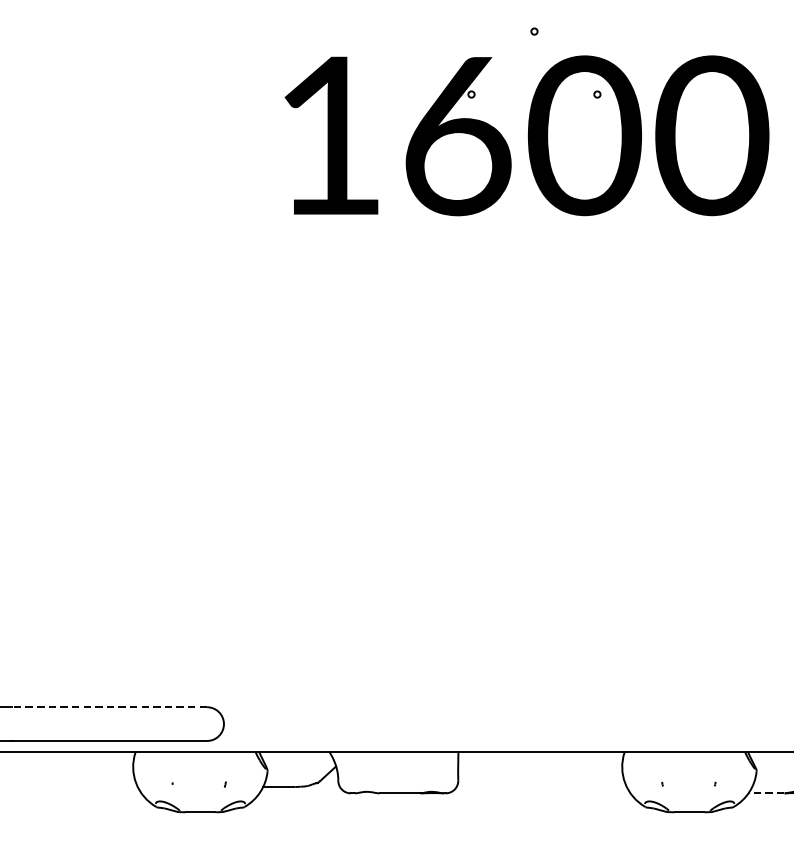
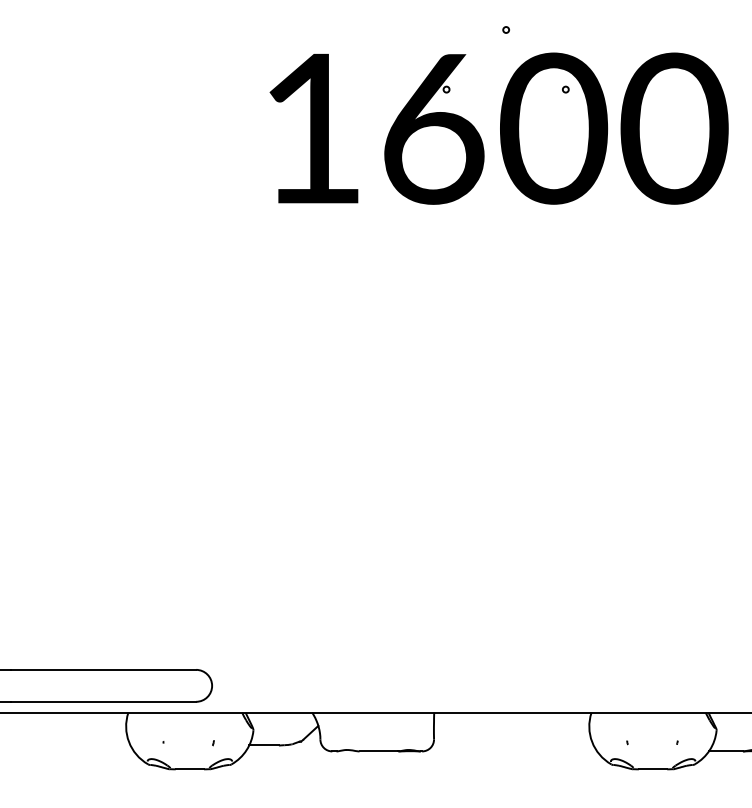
line: (109, 706) -> (103, 669), dashed -> solid
line: (766, 793) -> (725, 751), dashed -> solid

